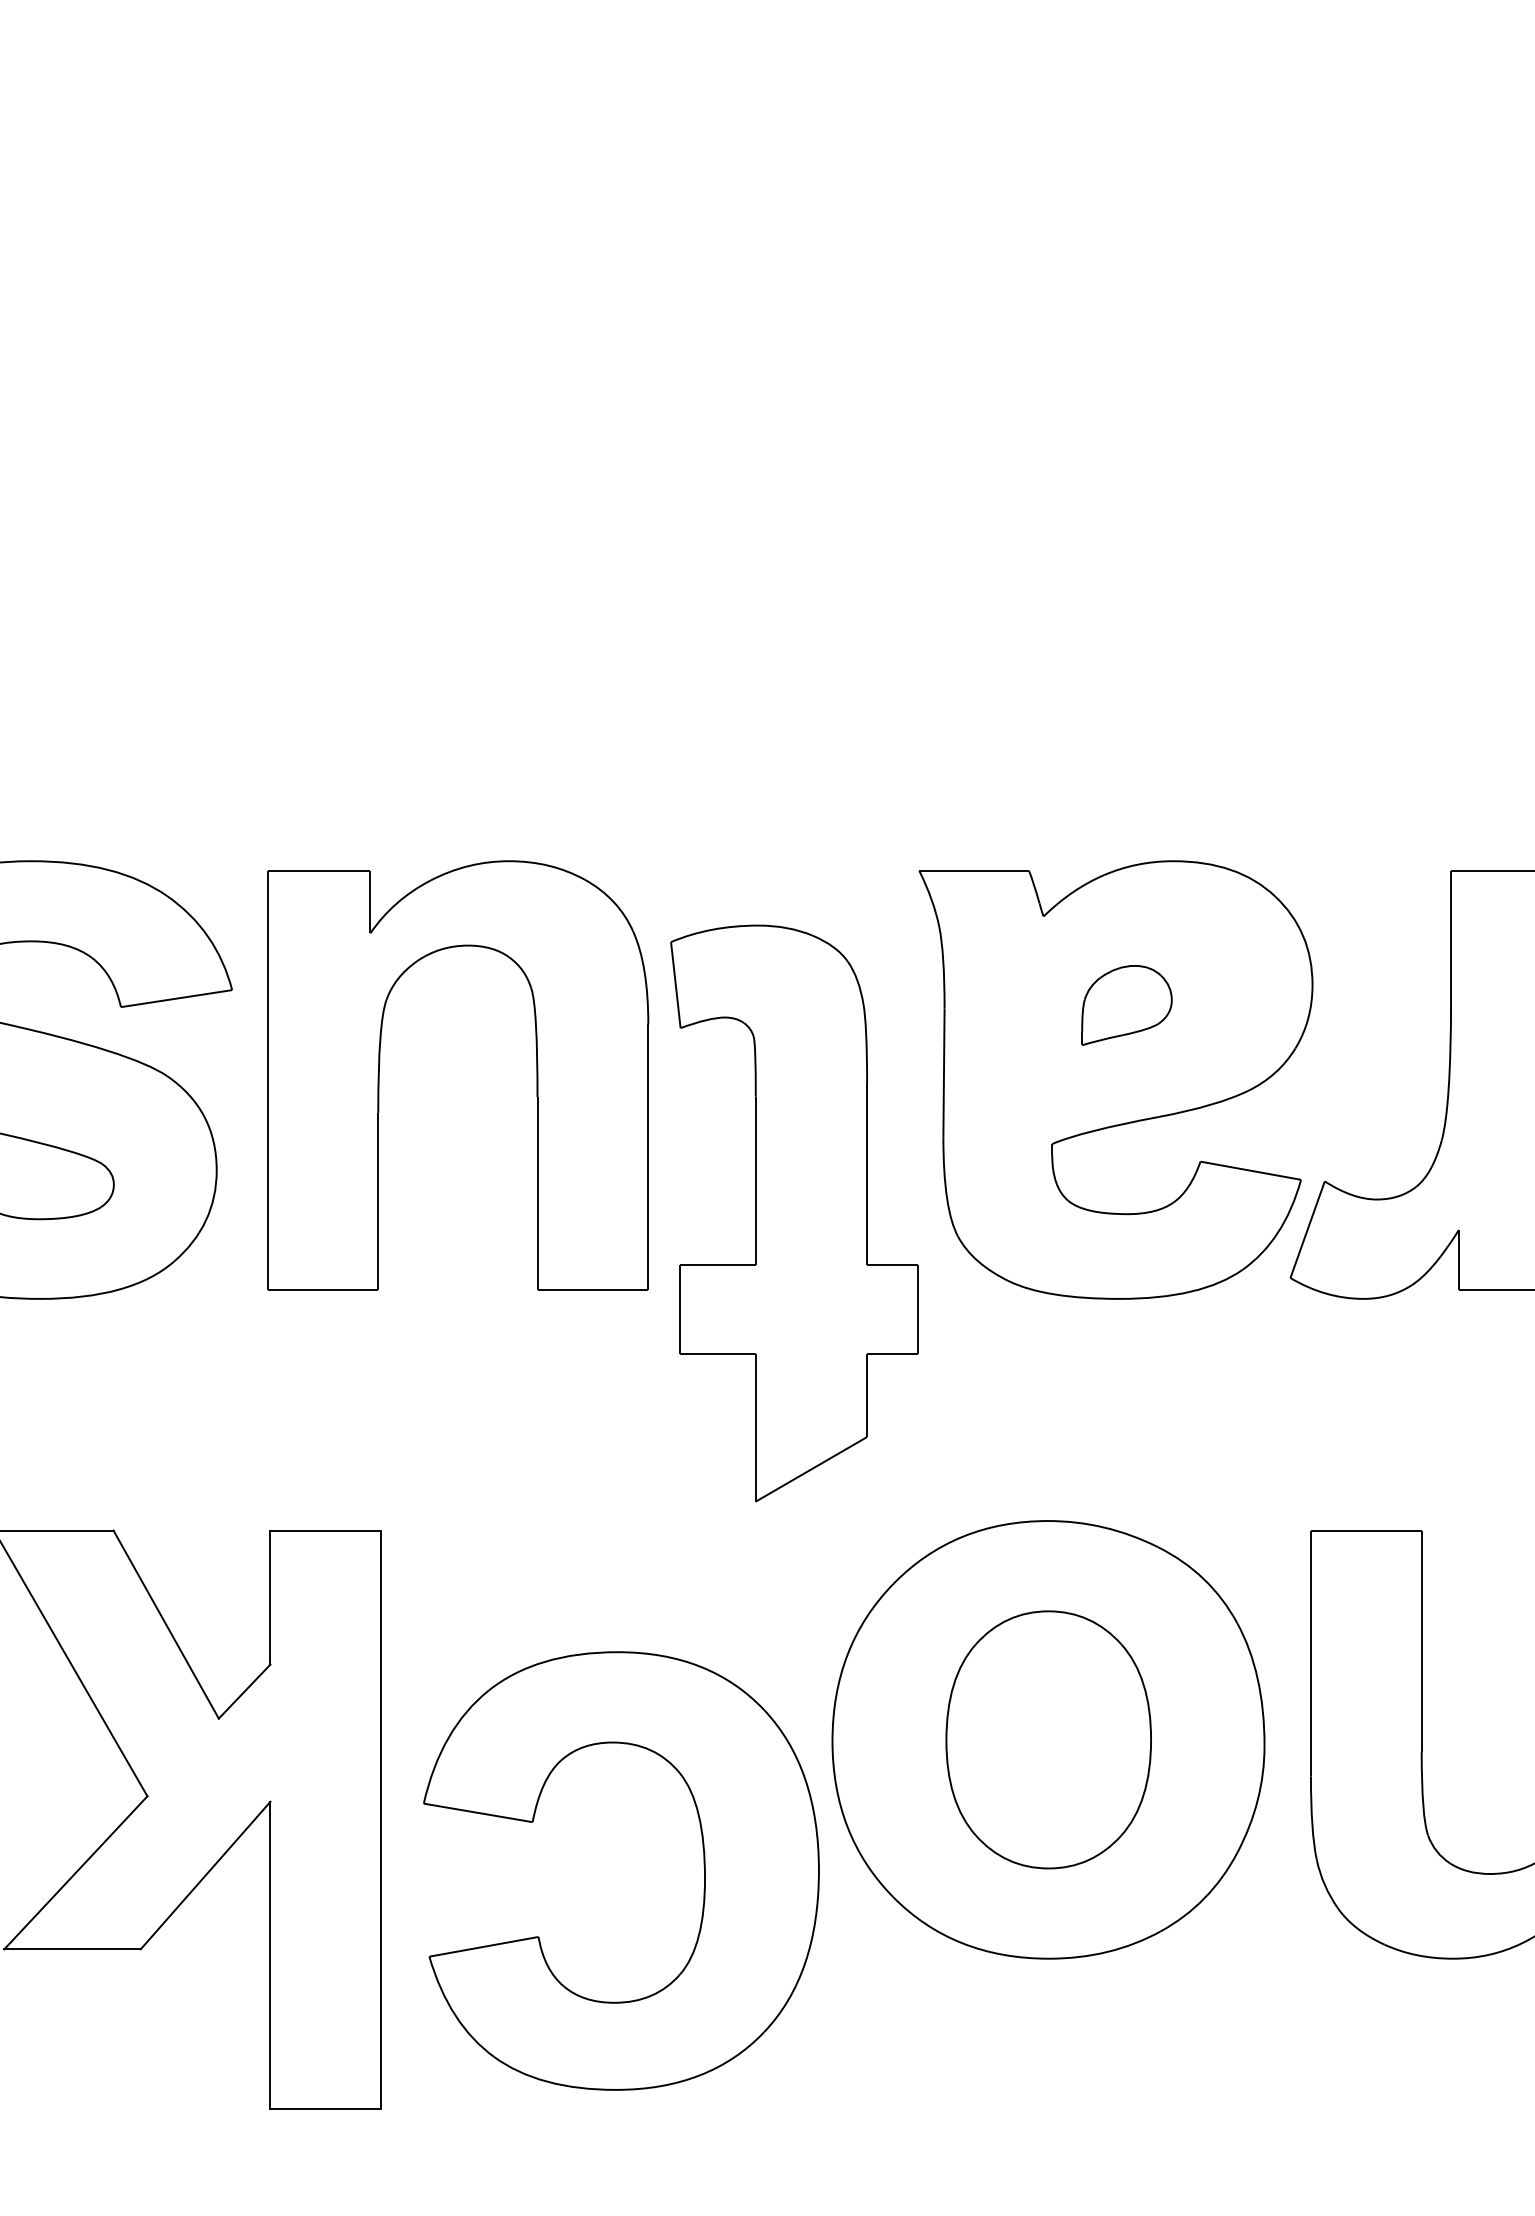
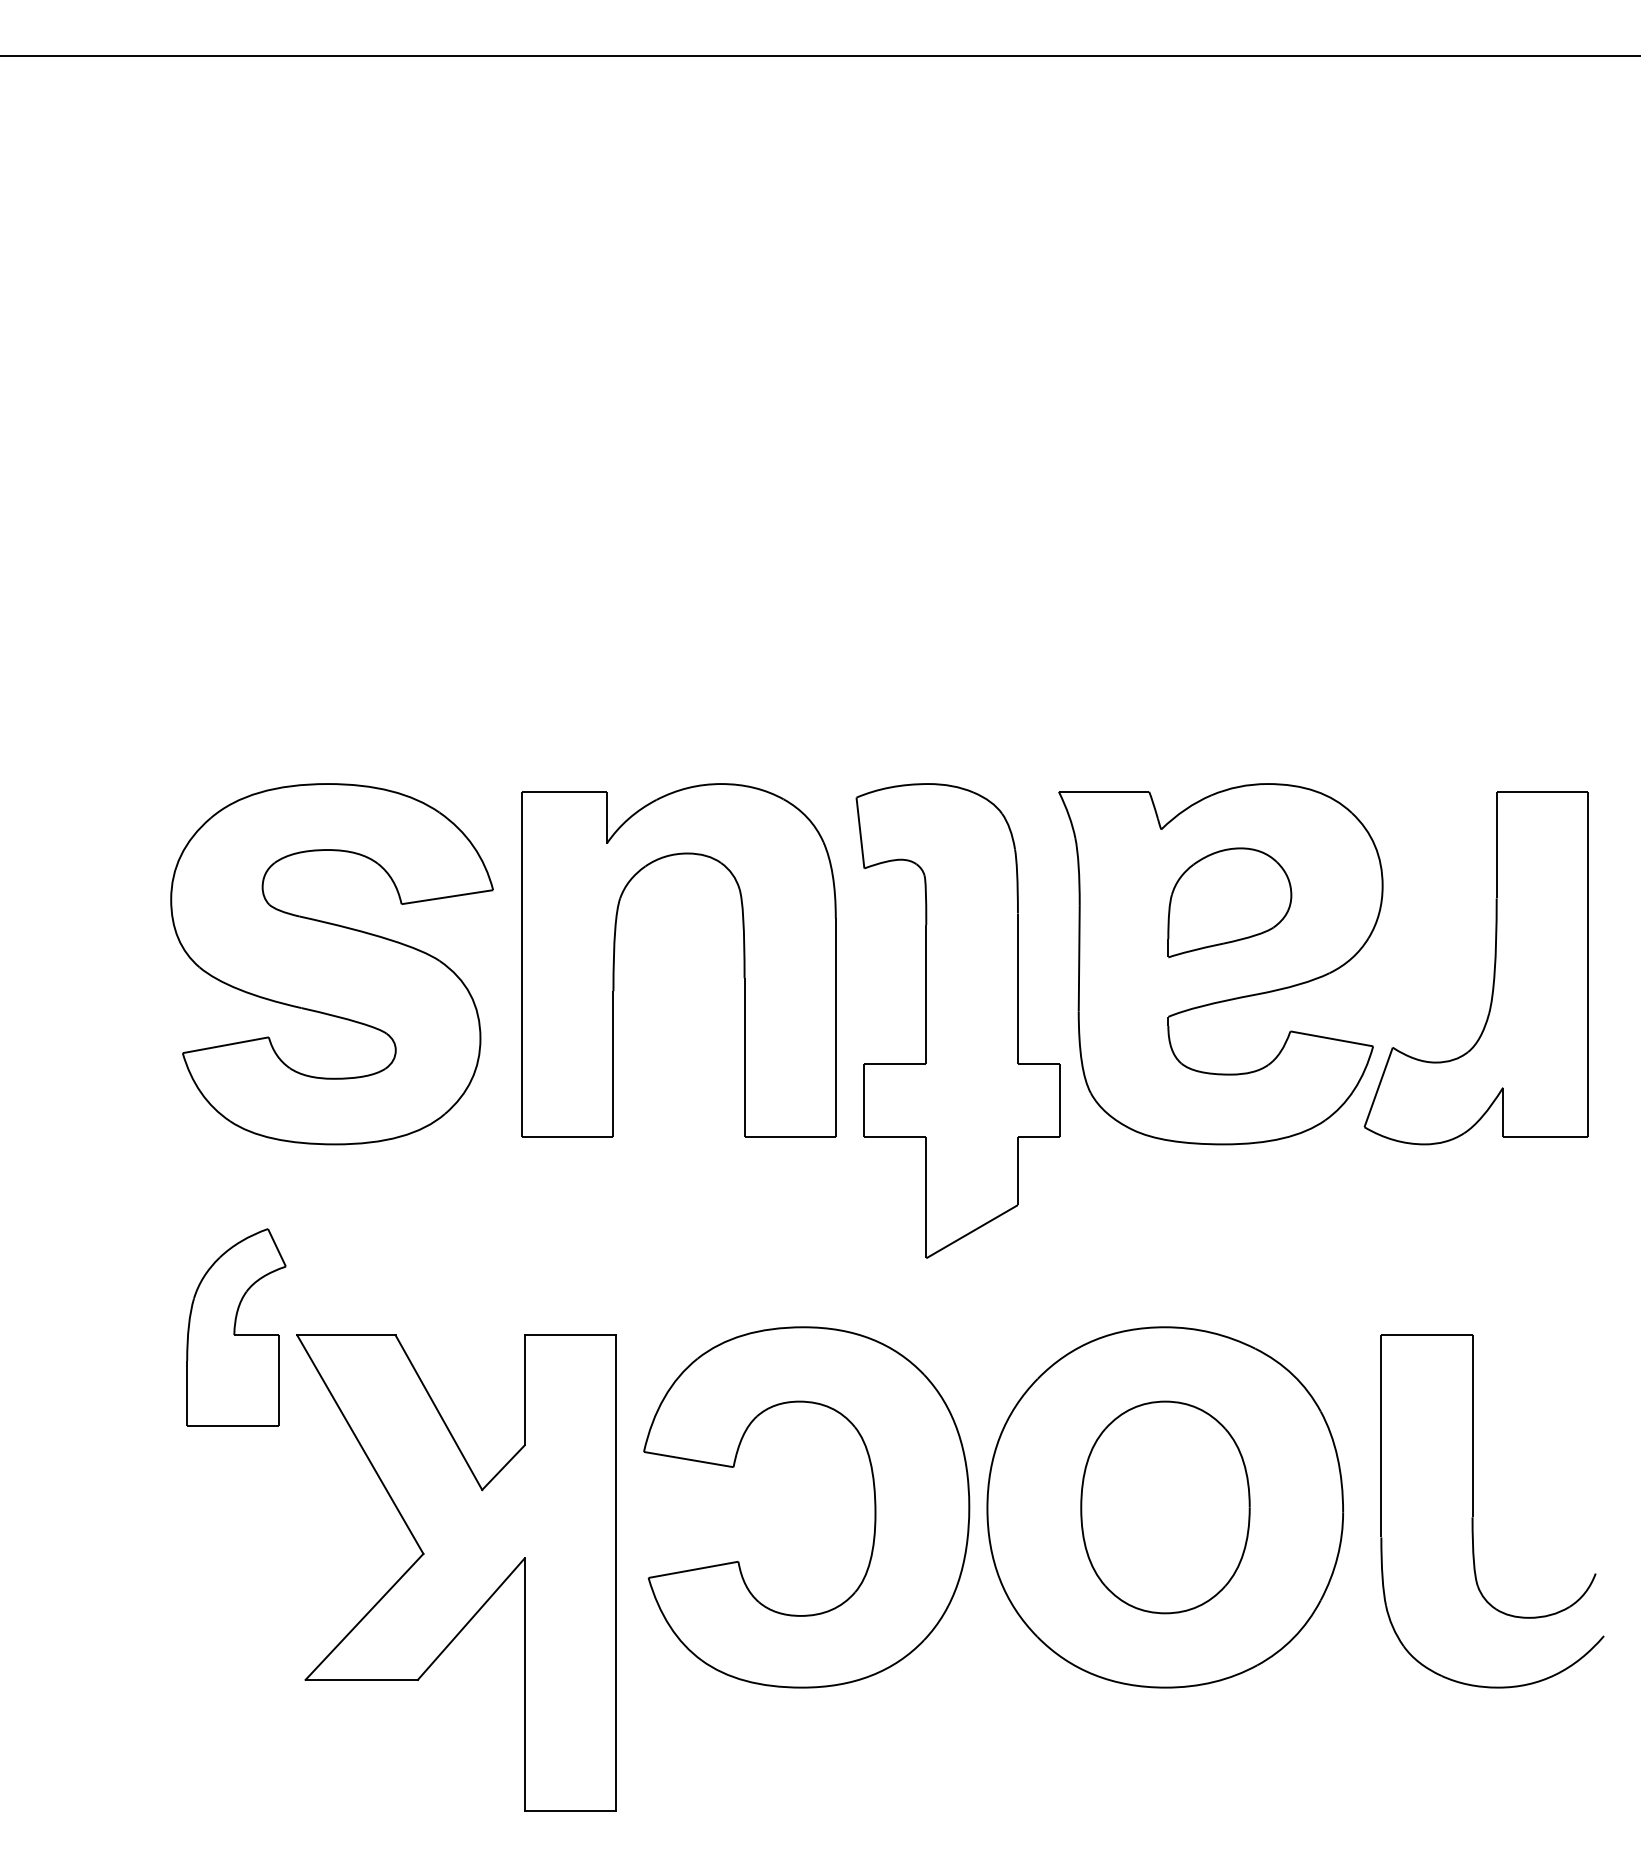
part: (1126, 1005) -> (1229, 902), size x1.67
part: (793, 1212) -> (957, 1020), moved
part: (703, 1871) -> (874, 1507), moved

